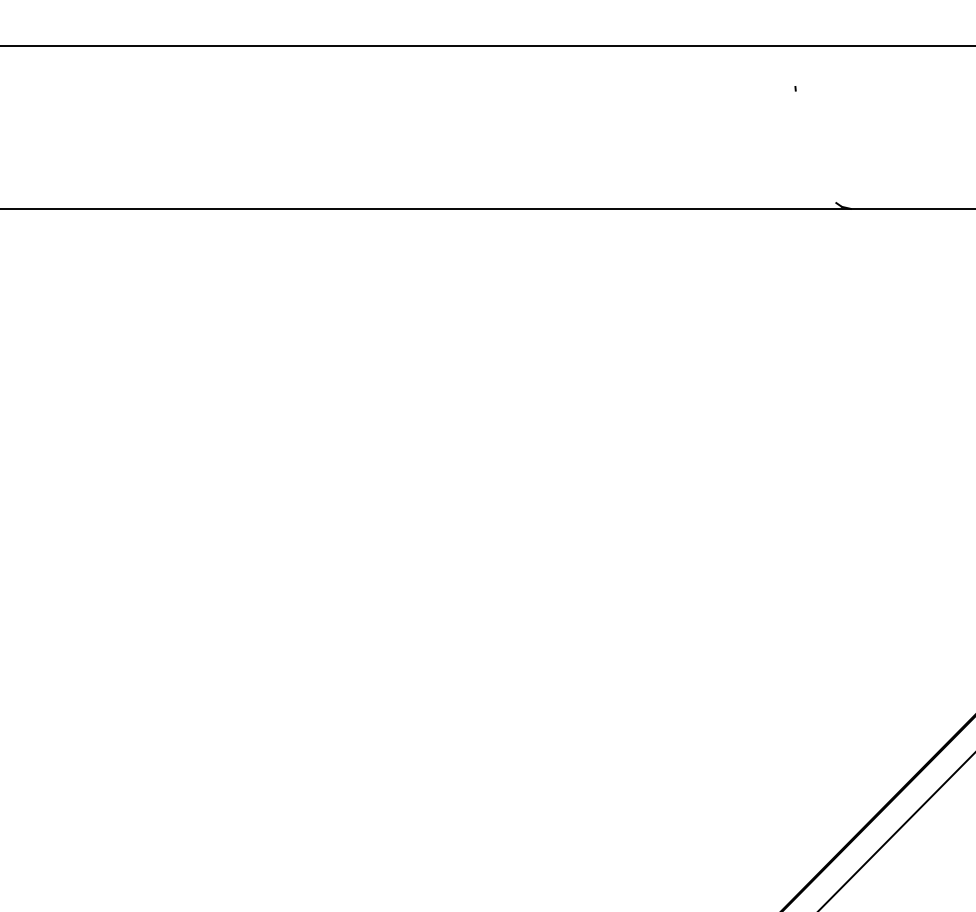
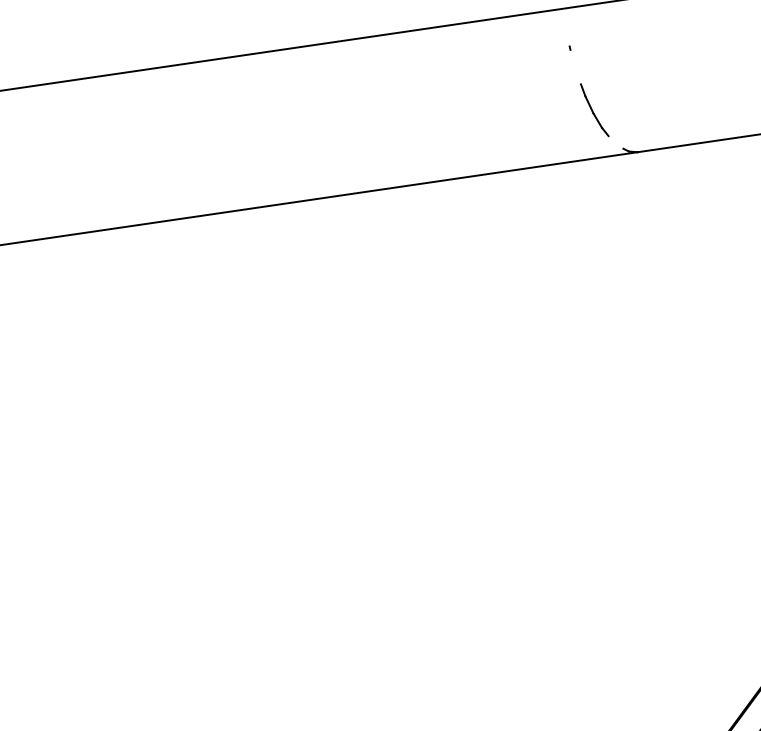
part: (811, 157) -> (594, 109), added

